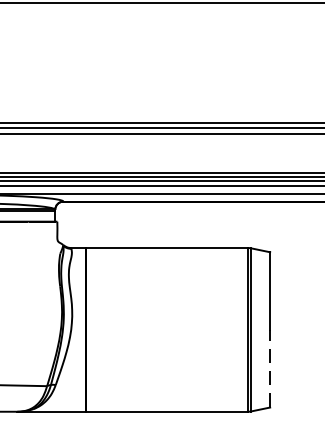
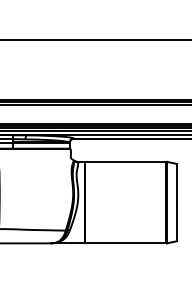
line: (269, 367) -> (176, 221), dashed -> solid

